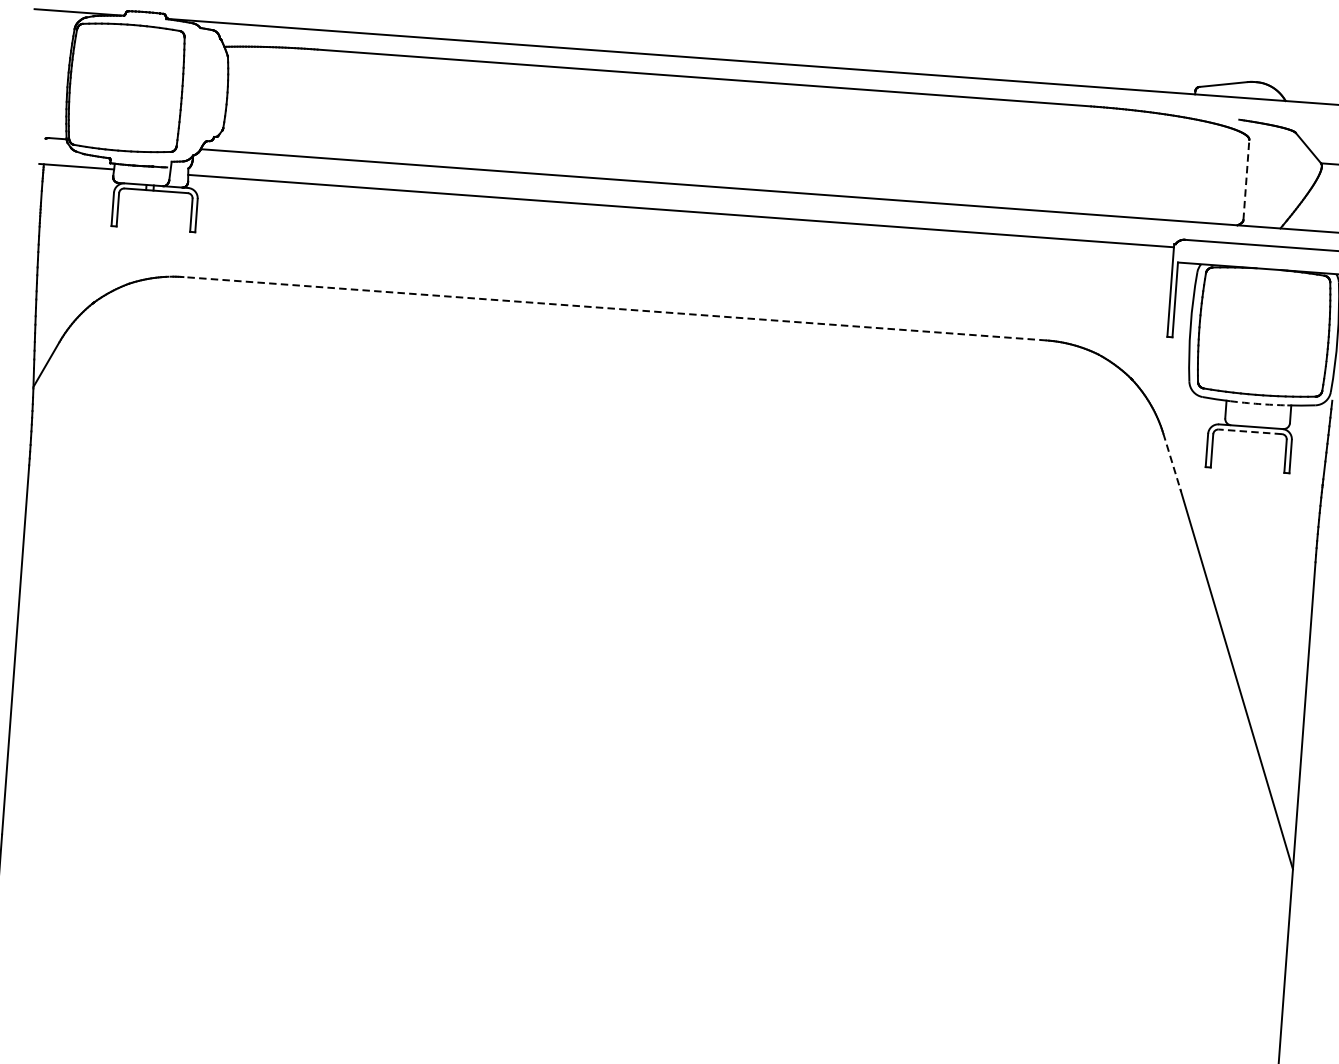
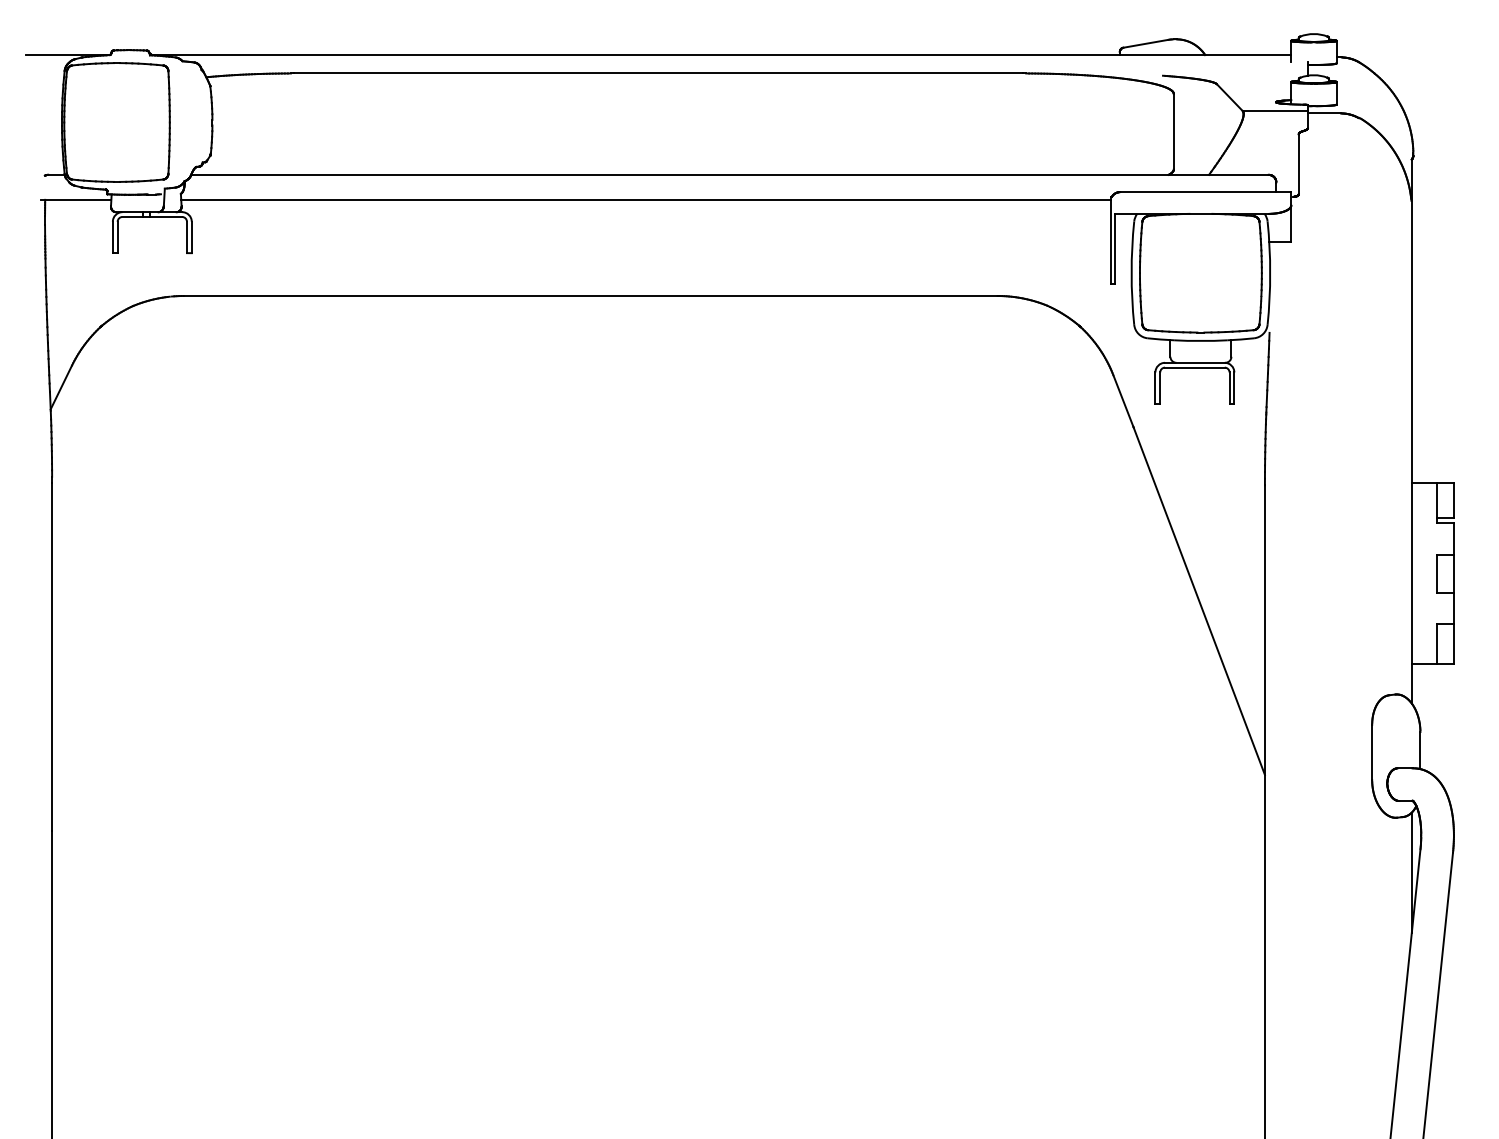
line: (1246, 179) -> (1173, 131), dashed -> solid
line: (614, 308) -> (590, 295), dashed -> solid
arc: (1258, 403) -> (1200, 340), dashed -> solid
line: (1249, 431) -> (1194, 367), dashed -> solid
line: (1172, 461) -> (1123, 400), dashed -> solid

